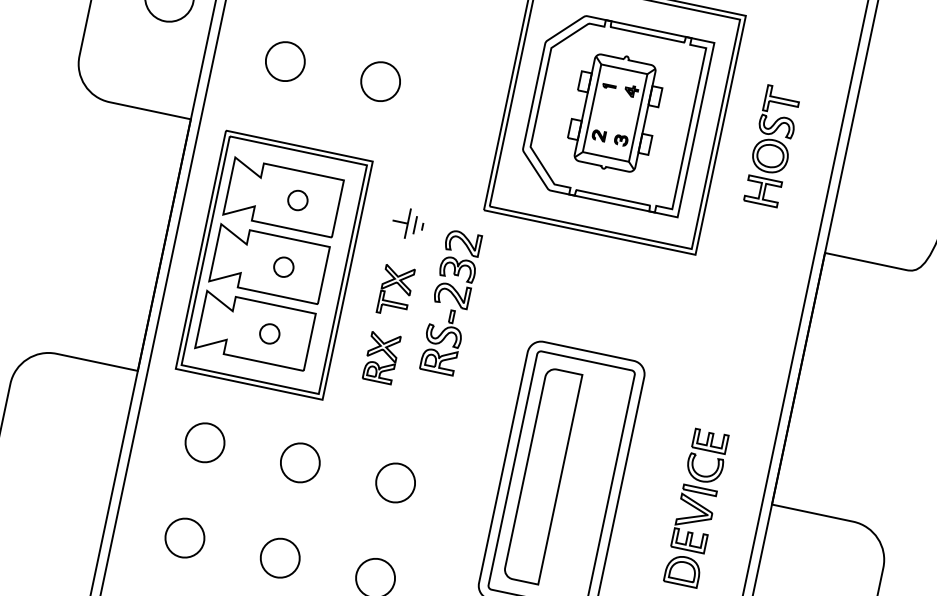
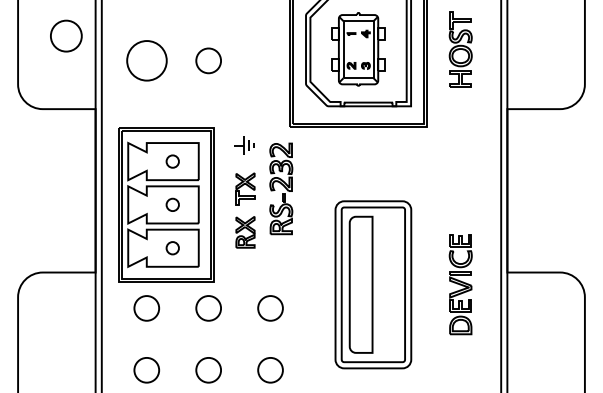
part: (285, 60) -> (146, 60), size x1.6
part: (274, 264) -> (166, 204), moved

